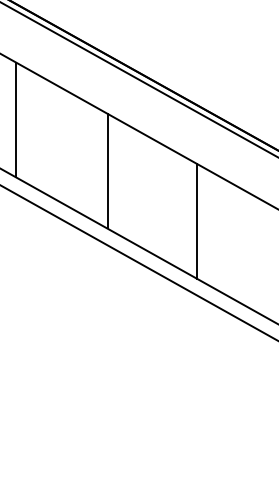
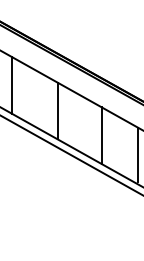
line: (270, 259) -> (137, 154), added

